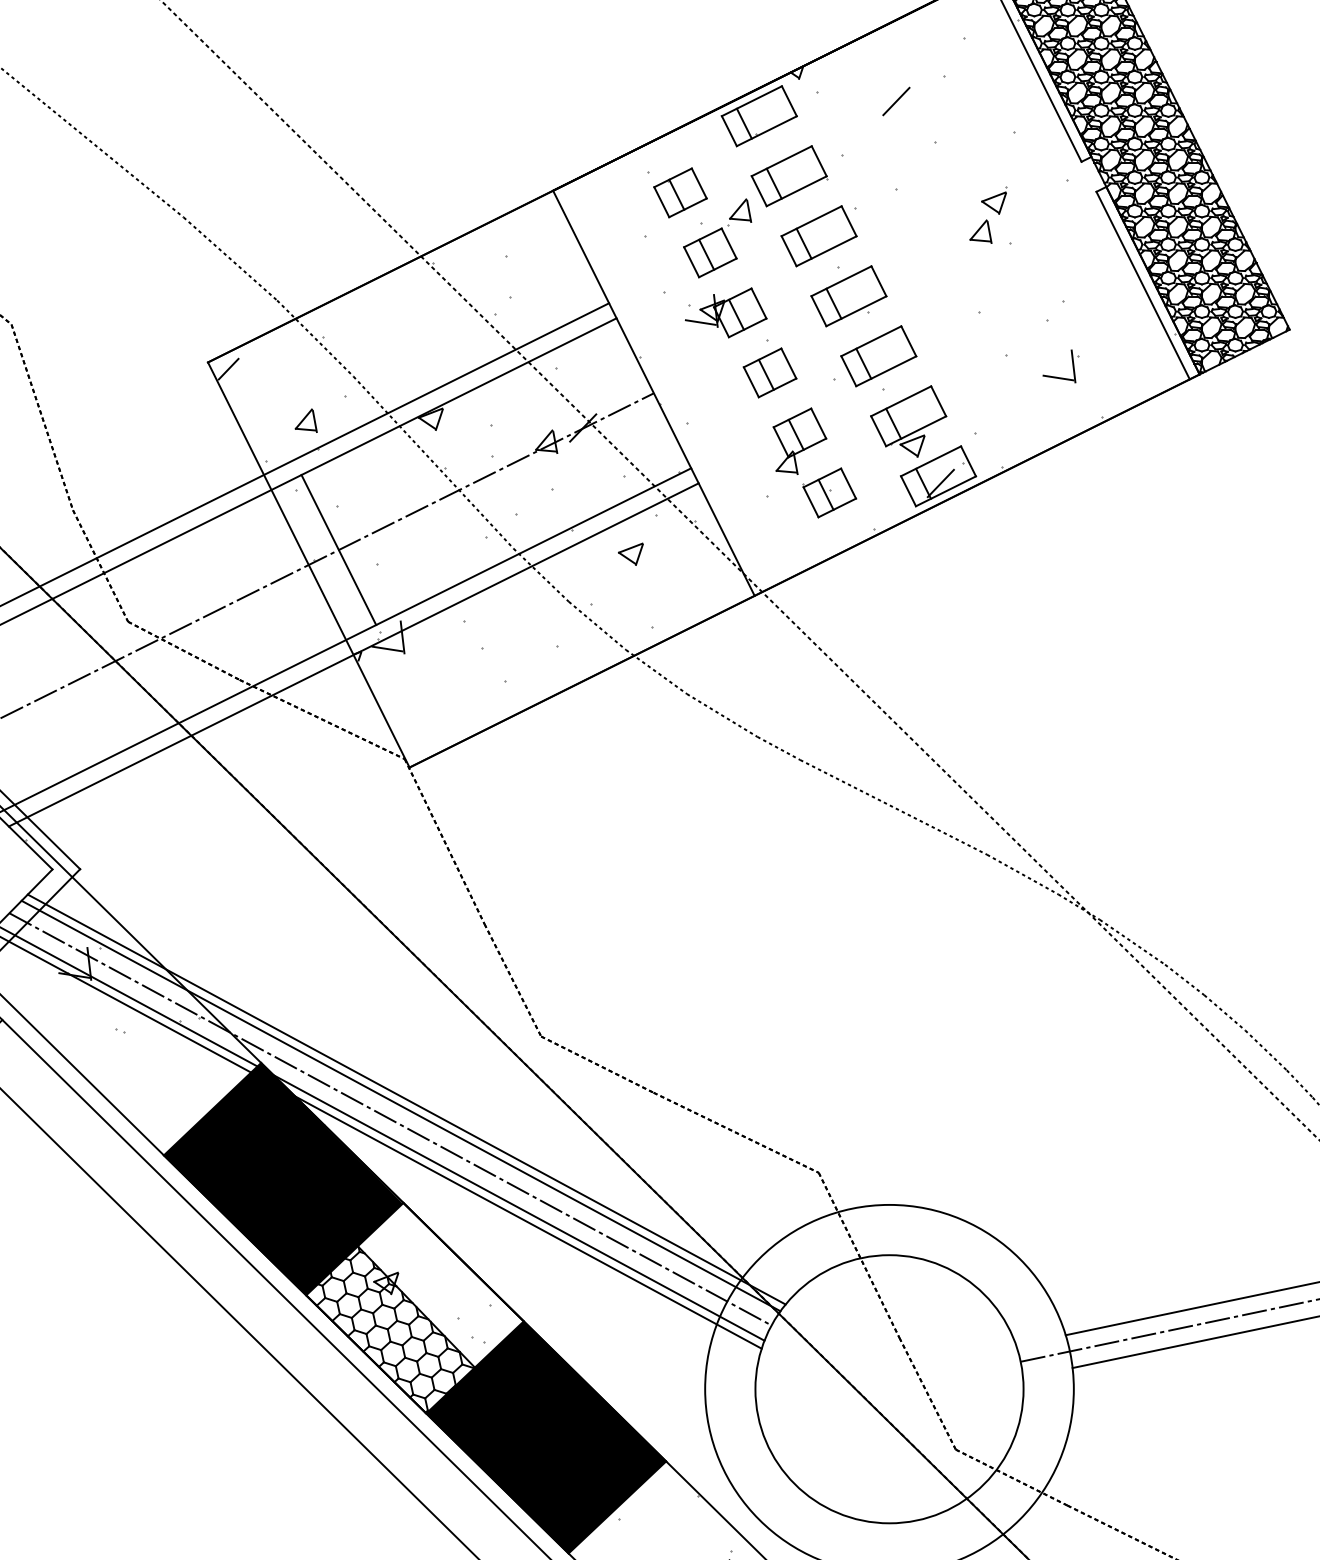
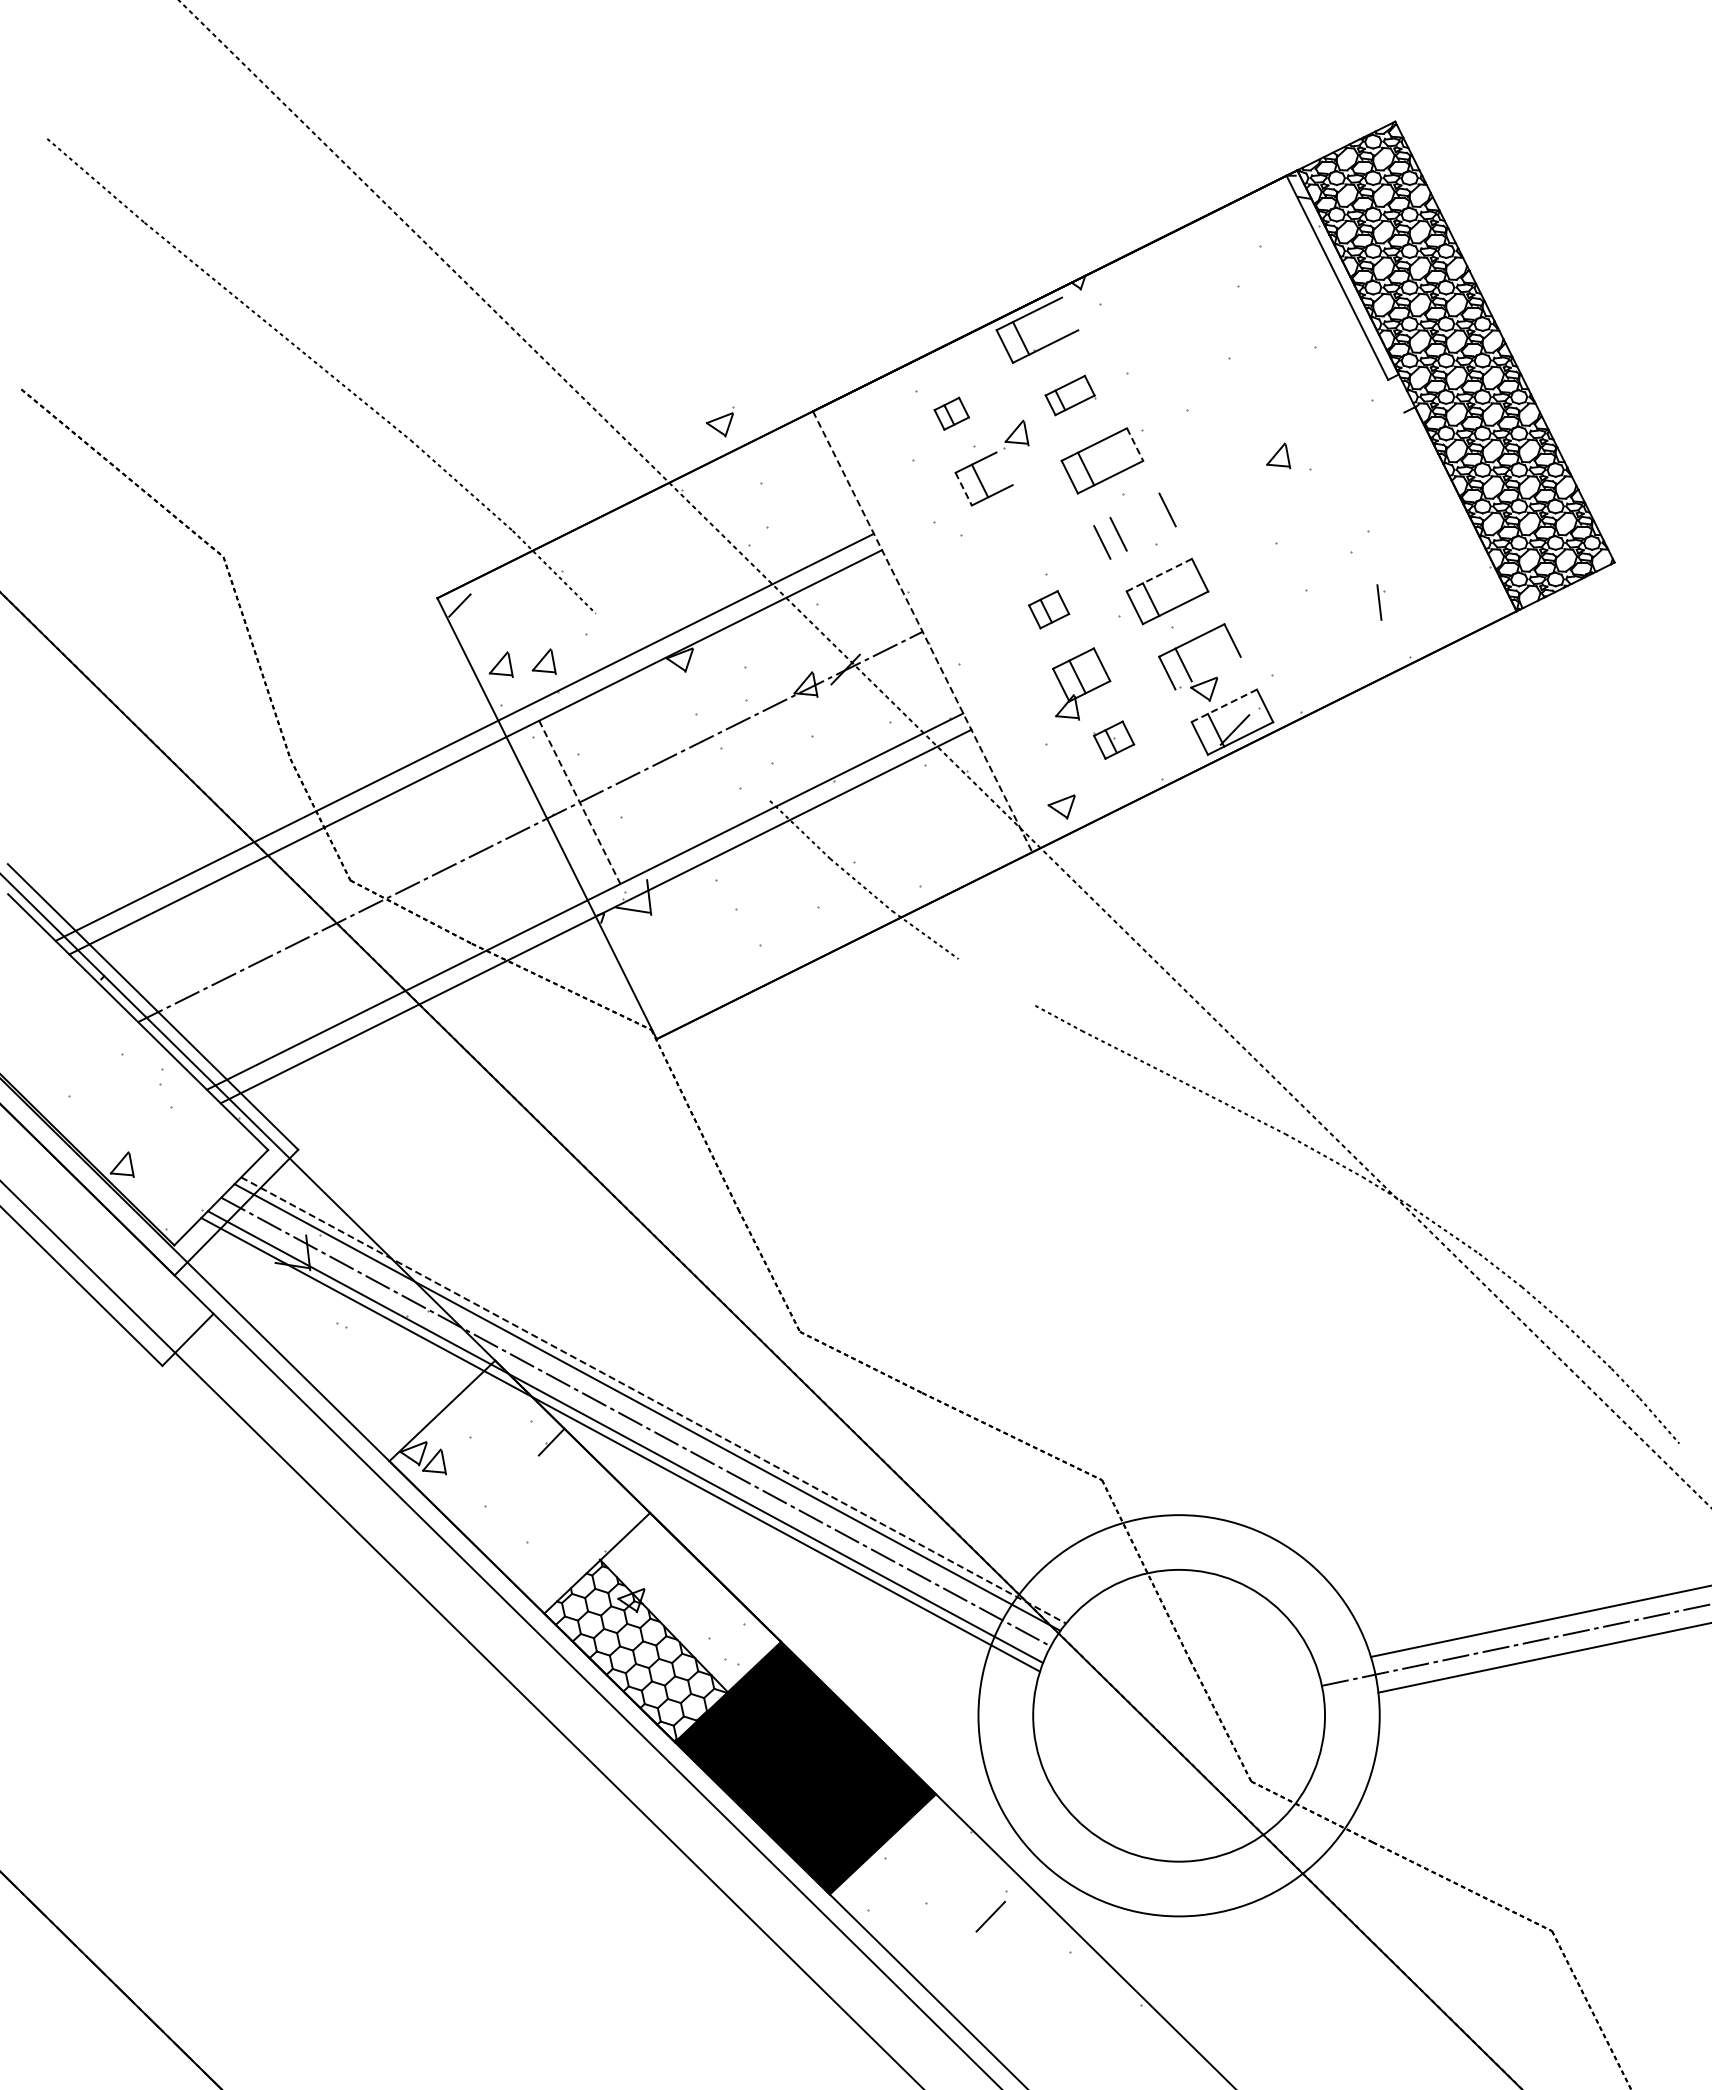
line: (789, 100) -> (1070, 313), removed
line: (896, 101) -> (1186, 314), removed
part: (789, 176) -> (1070, 395), size x0.6
part: (680, 192) -> (951, 413), size x0.6
part: (994, 200) -> (720, 421), moved
line: (849, 222) -> (1135, 445), solid -> dashed
line: (729, 243) -> (1004, 468), removed
line: (691, 262) -> (963, 489), solid -> dashed
line: (841, 280) -> (1126, 509), removed
line: (1142, 285) -> (1454, 514), removed
line: (855, 311) -> (1142, 542), removed
part: (726, 312) -> (1001, 543), removed
line: (870, 341) -> (1158, 575), solid -> dashed
part: (769, 372) -> (1048, 609), size x0.7
line: (1058, 377) -> (1362, 614), removed
line: (653, 393) -> (922, 632), solid -> dashed
part: (266, 423) -> (500, 664), added
line: (915, 430) -> (1207, 672), removed
line: (433, 461) -> (682, 706), removed
line: (930, 461) -> (1223, 706), solid -> dashed
part: (829, 492) -> (1113, 739), size x0.7
line: (339, 550) -> (580, 802), solid -> dashed
part: (630, 553) -> (1061, 806), moved
line: (721, 715) -> (996, 982), removed
line: (406, 1099) -> (653, 1400), solid -> dashed
fill: (283, 1178) -> (519, 1486), removed

